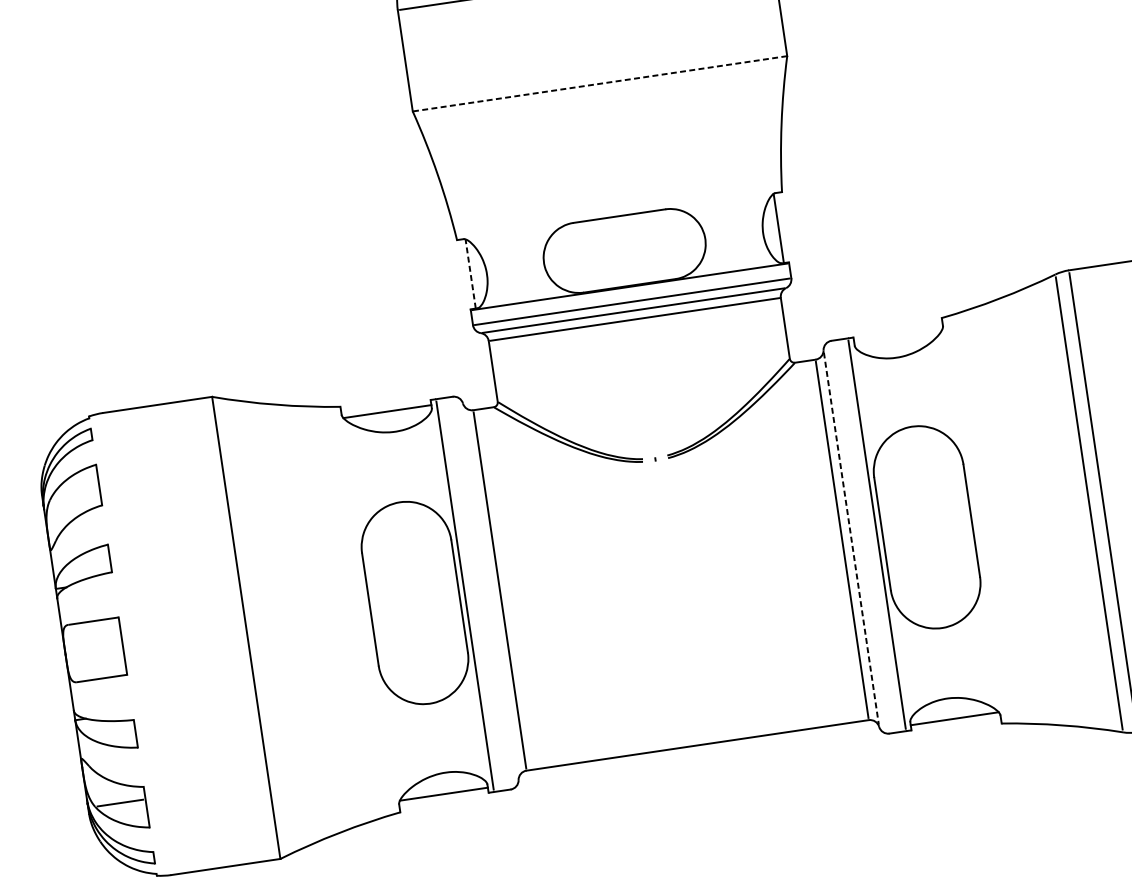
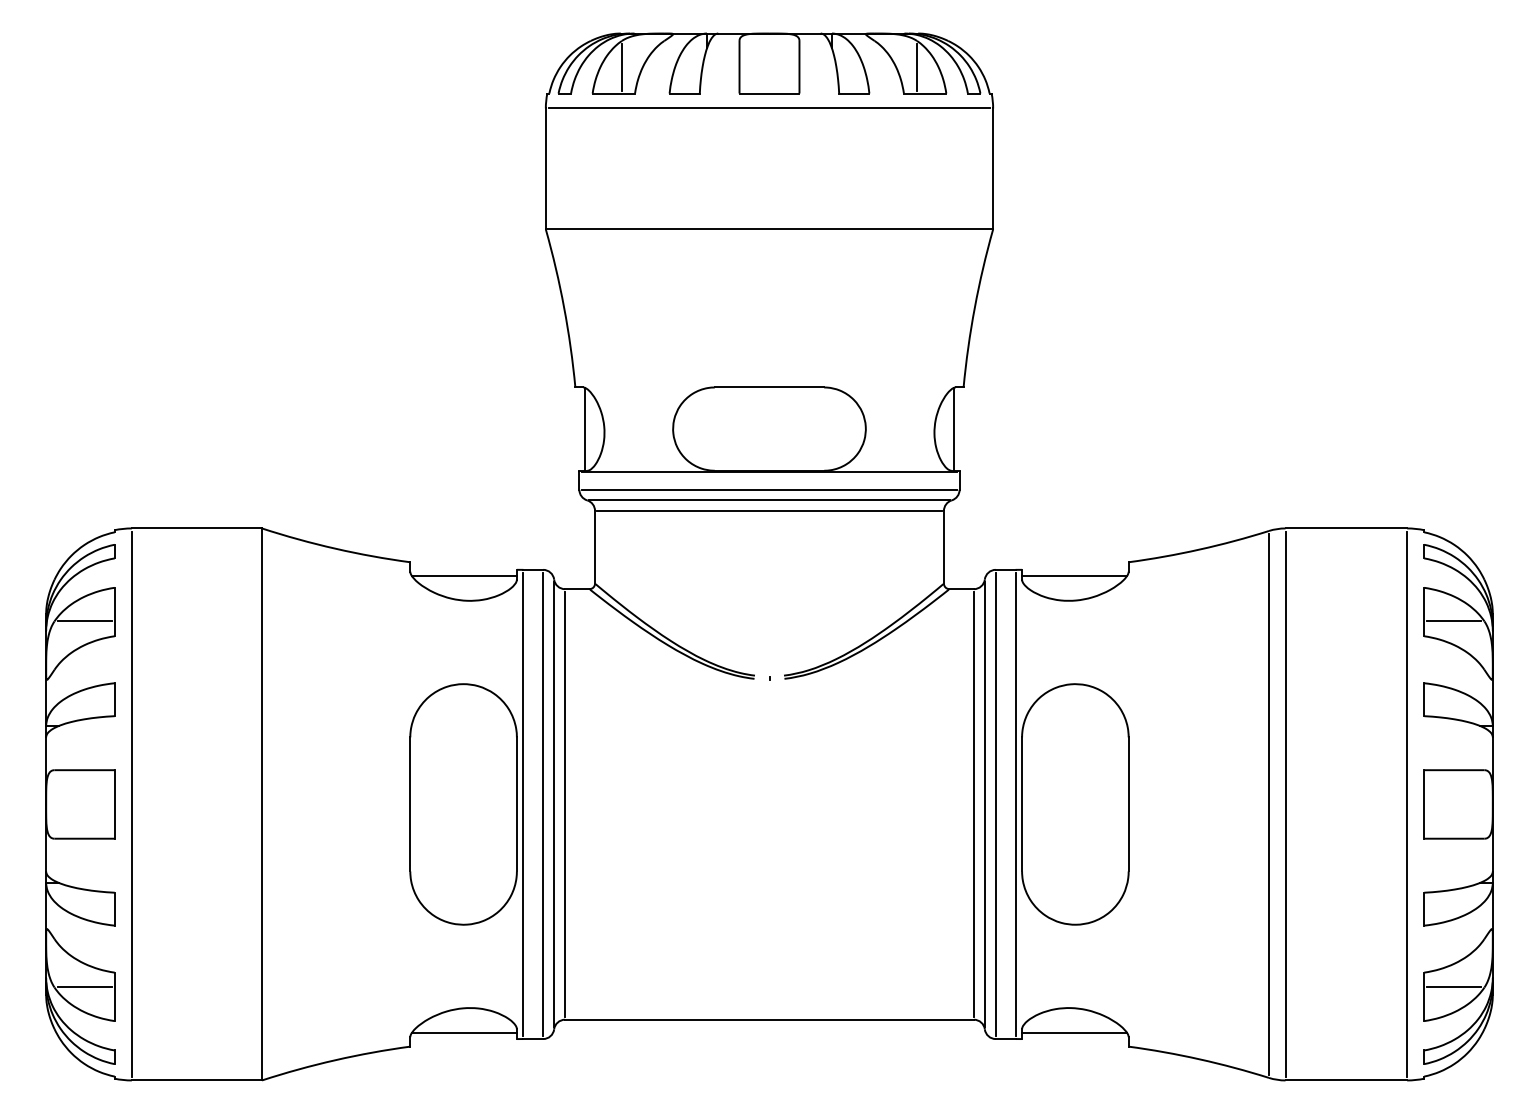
line: (600, 83) -> (769, 229), dashed -> solid
line: (470, 273) -> (585, 428), dashed -> solid
line: (898, 335) -> (1074, 575), added
line: (75, 496) -> (84, 621), added
line: (860, 537) -> (995, 804), added
line: (851, 538) -> (984, 804), dashed -> solid
line: (491, 591) -> (554, 804), added
line: (481, 593) -> (543, 804), added
line: (137, 644) -> (131, 804), added

